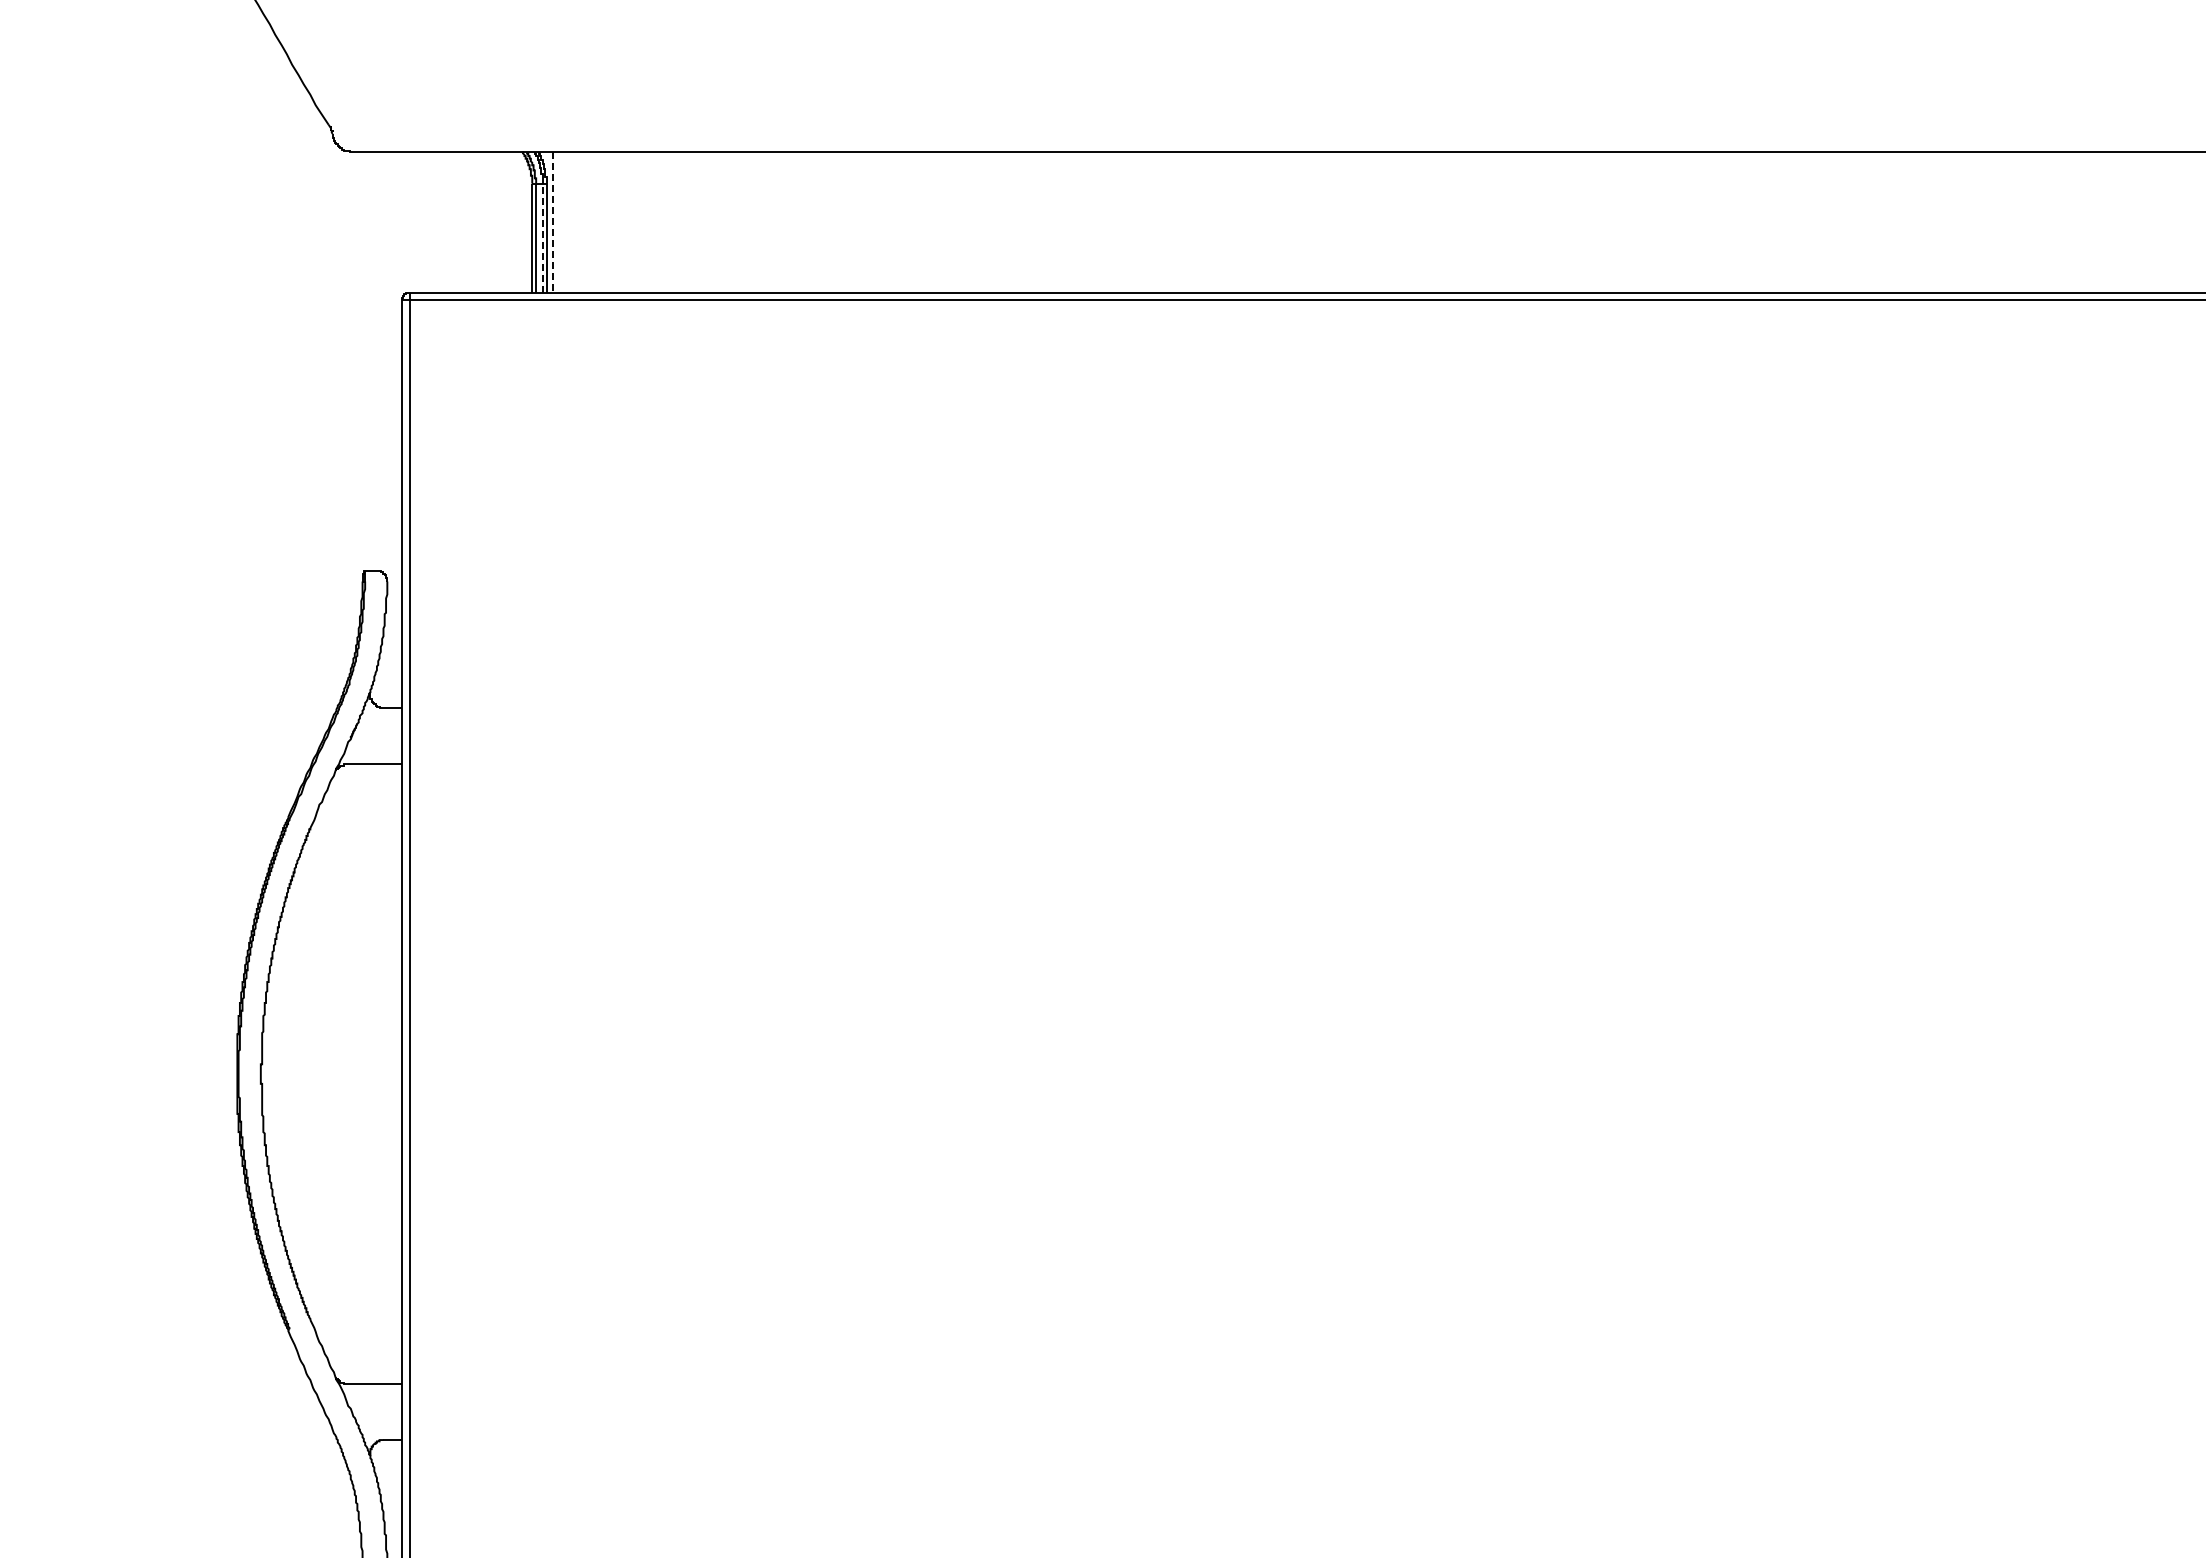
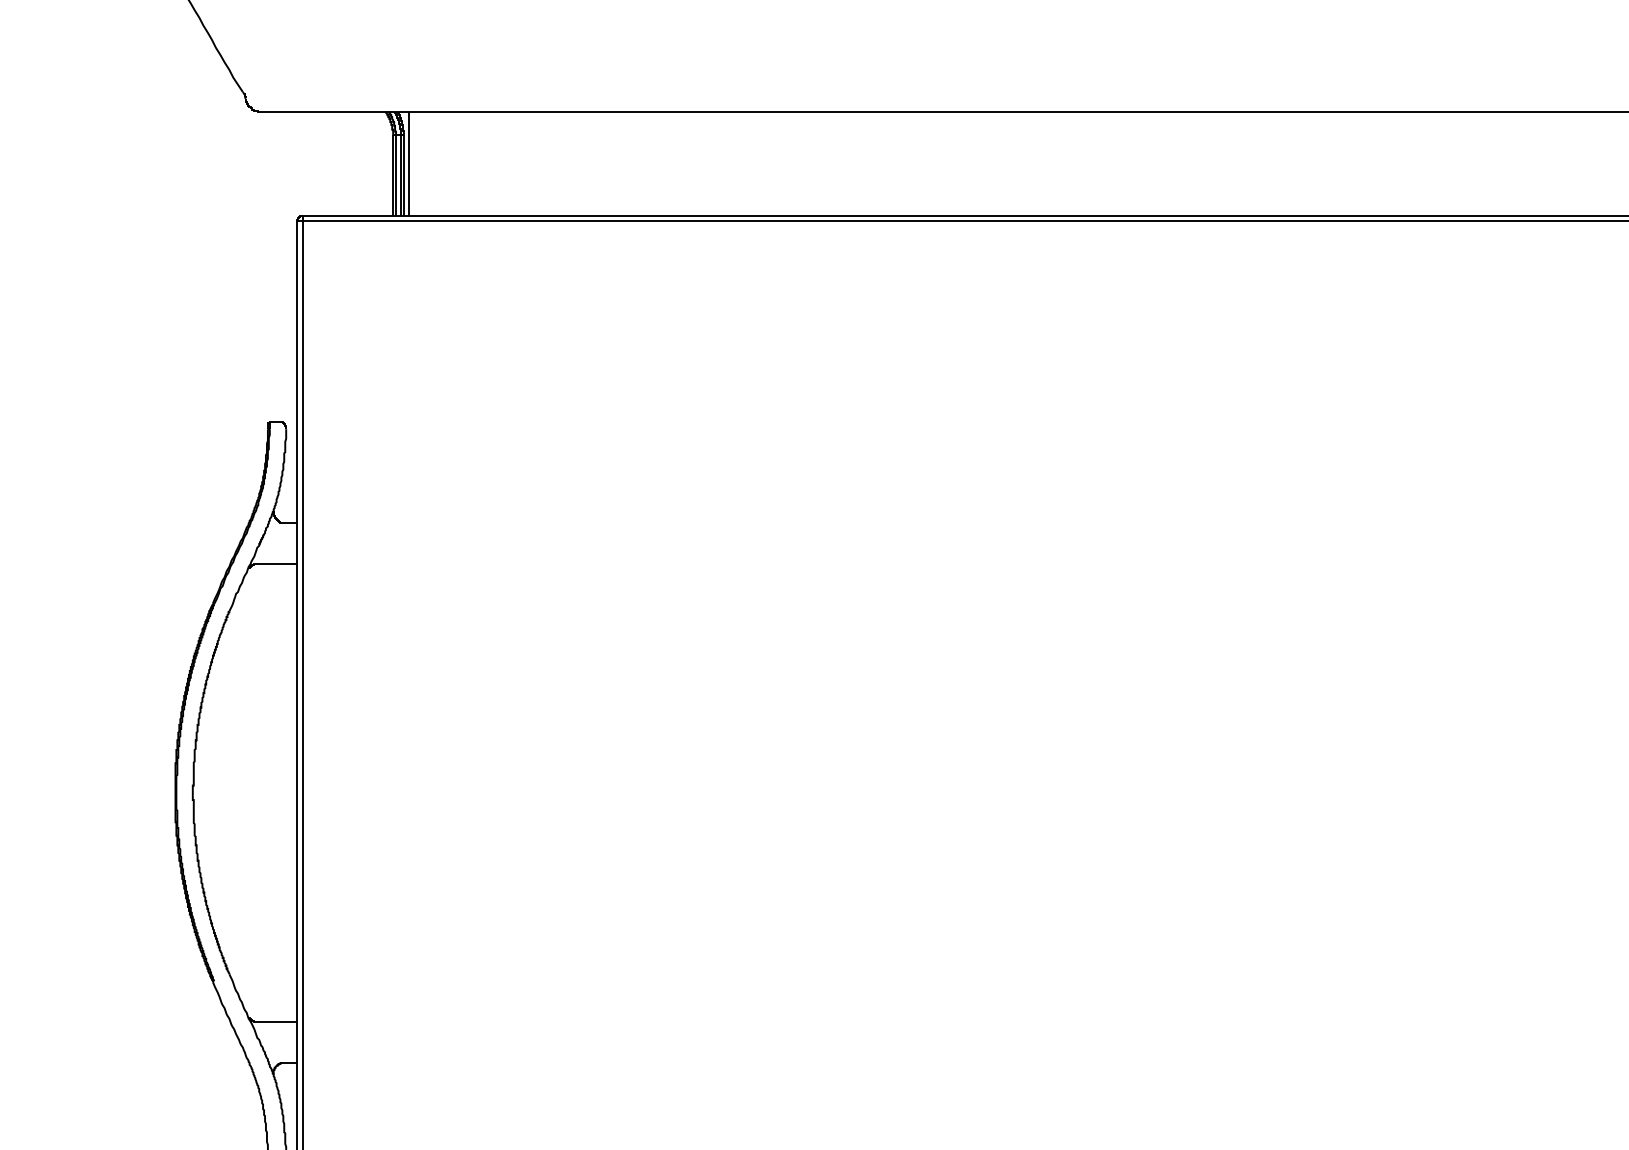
line: (553, 223) -> (408, 164), dashed -> solid
line: (542, 238) -> (400, 176), dashed -> solid

